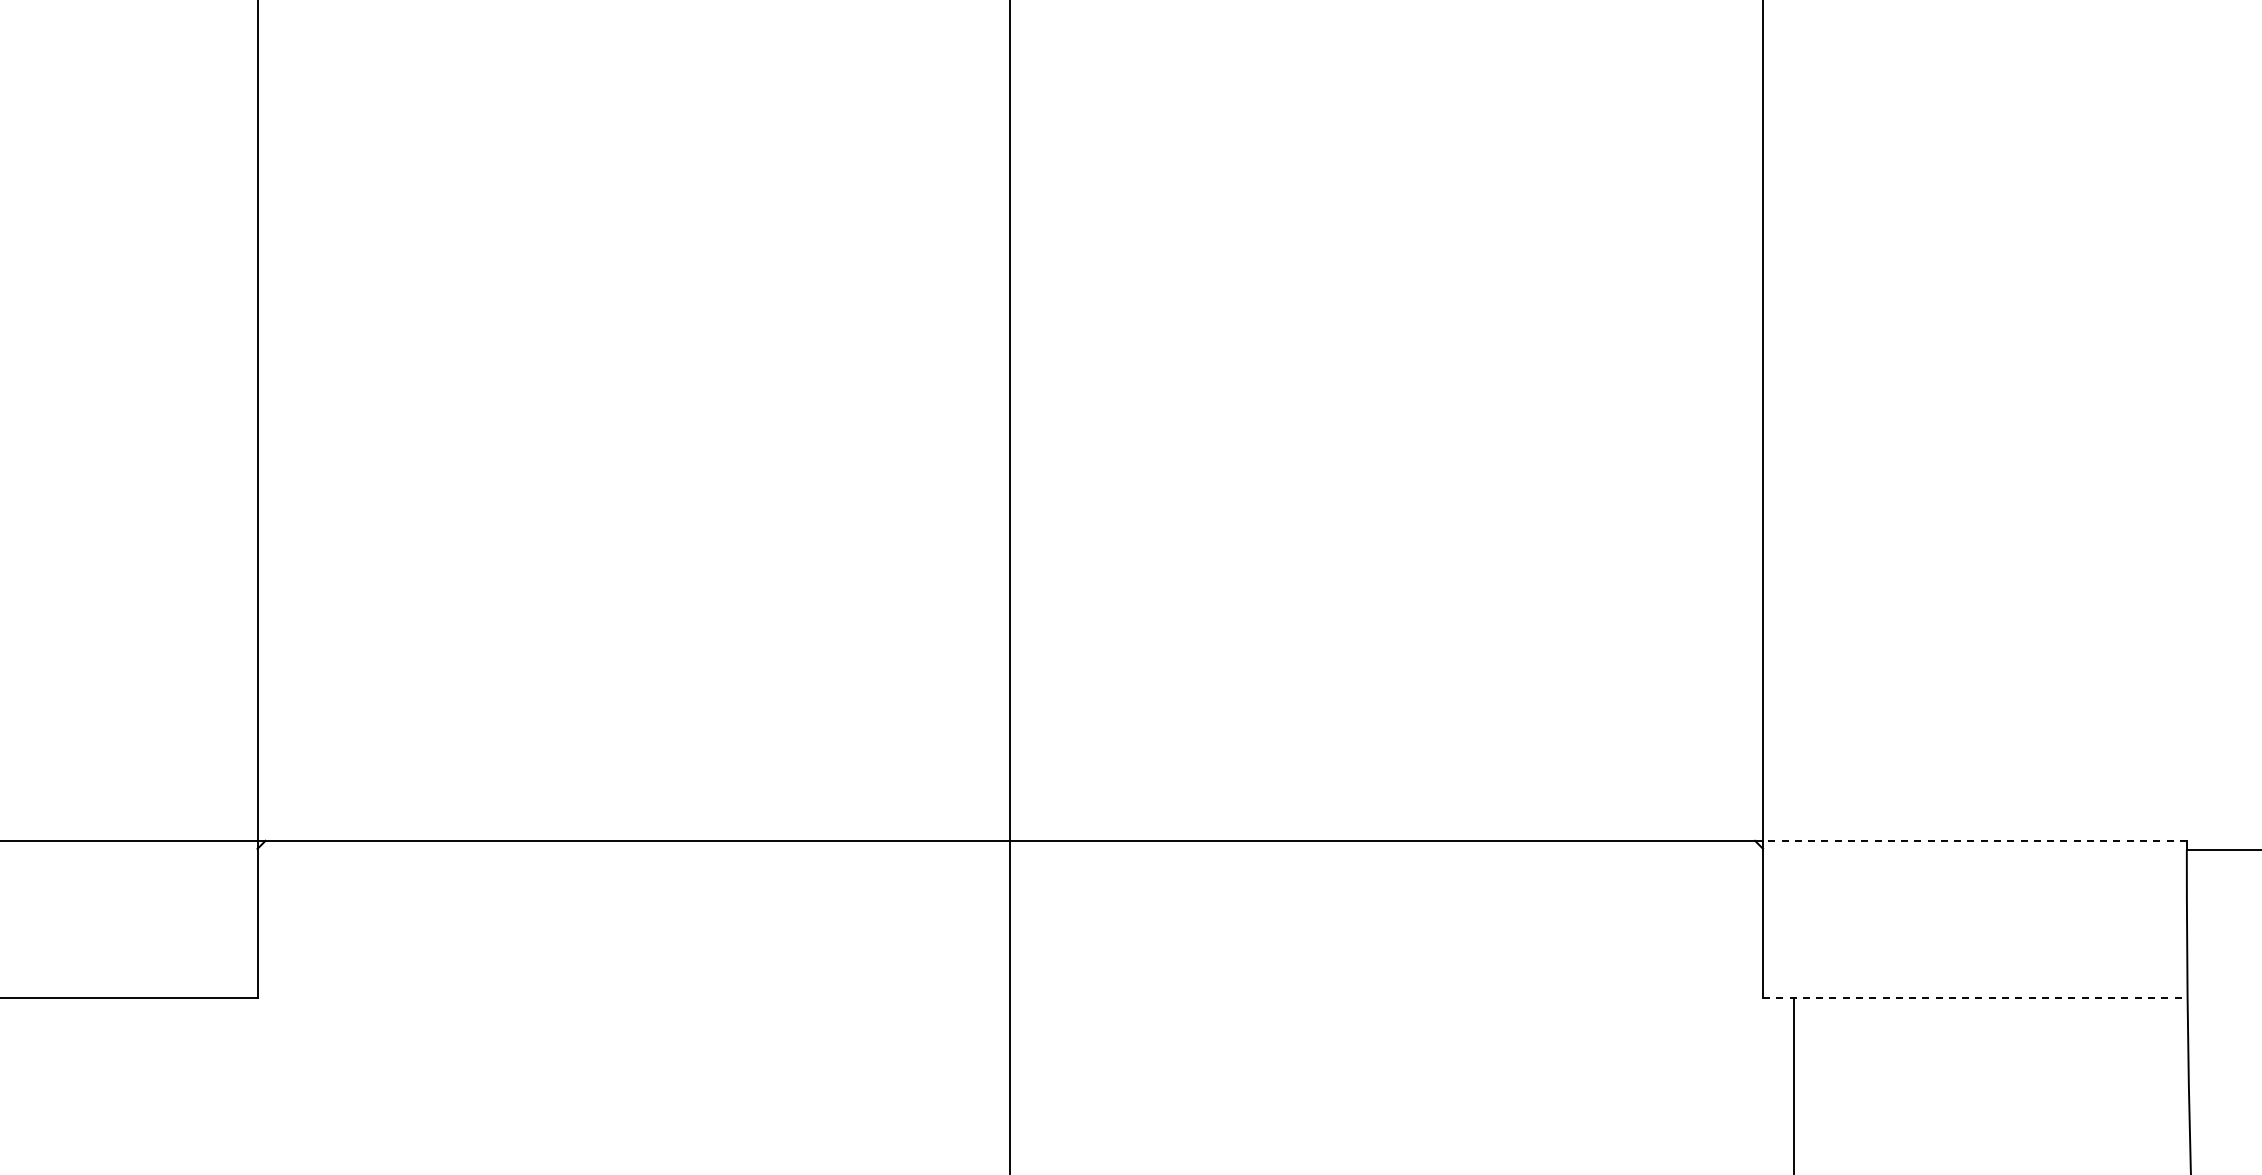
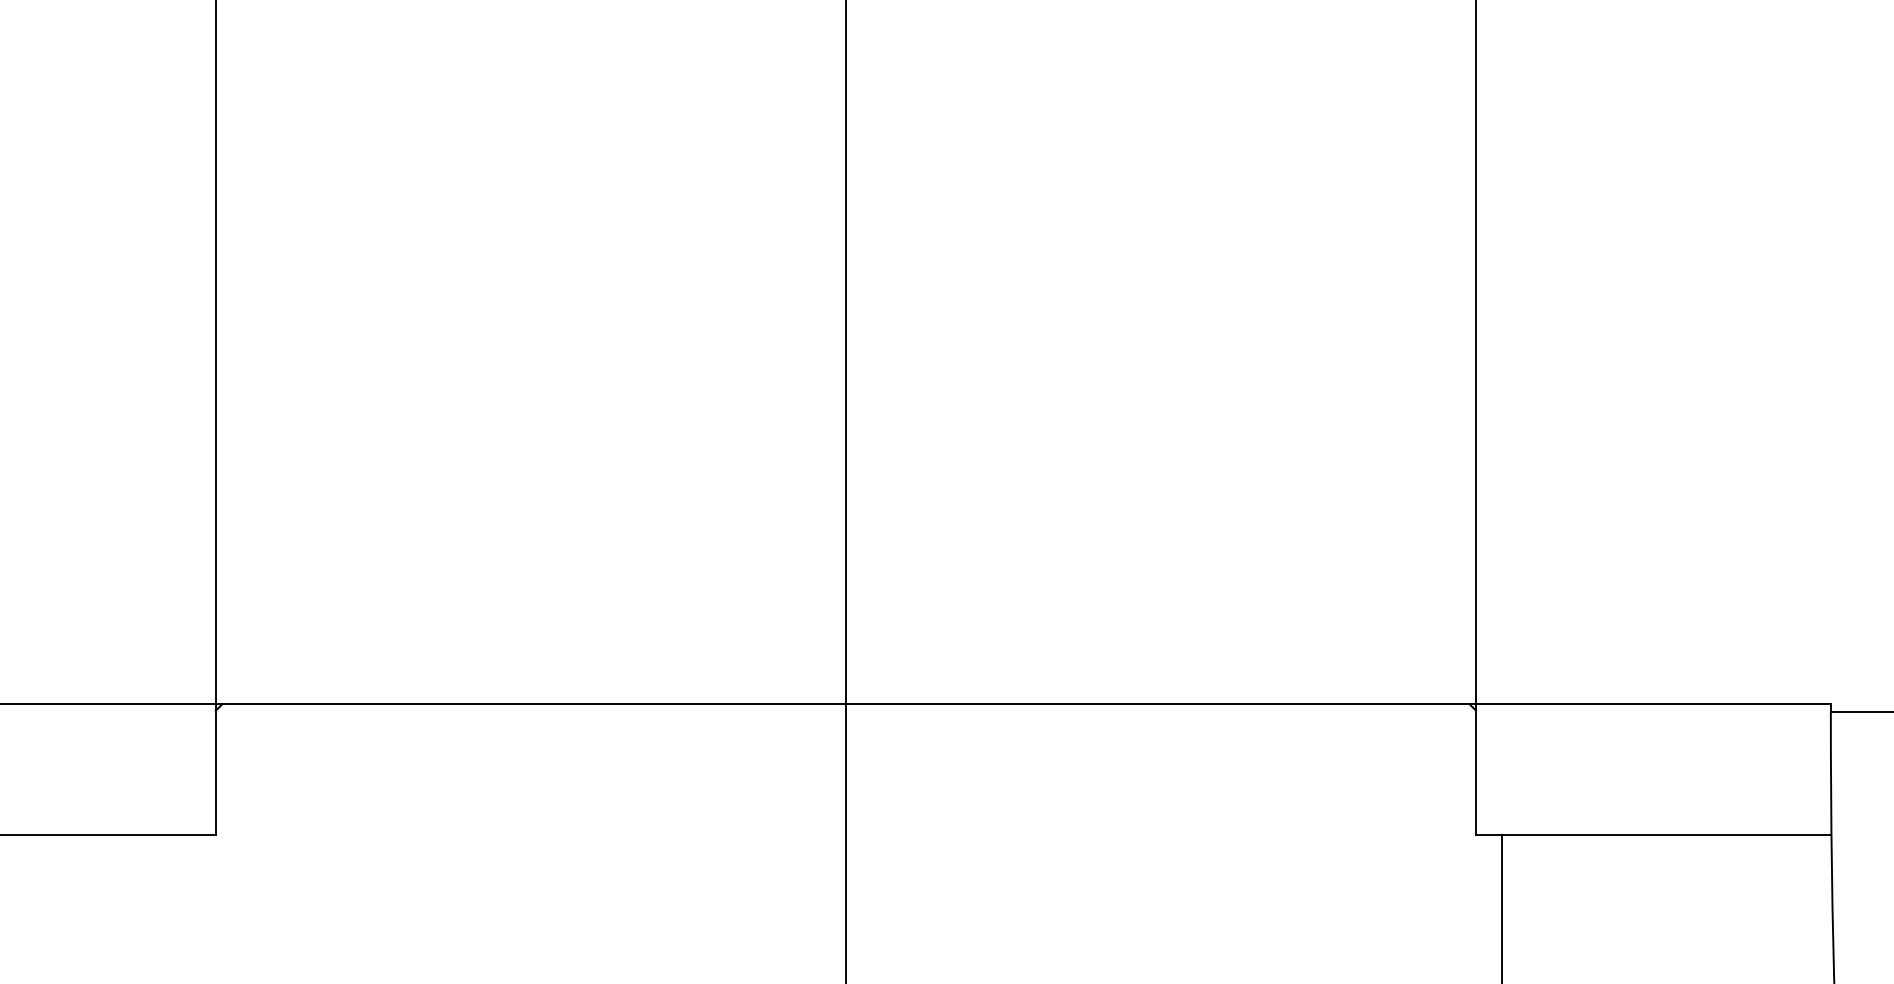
line: (1974, 840) -> (1653, 703), dashed -> solid
line: (1975, 997) -> (1653, 835), dashed -> solid

